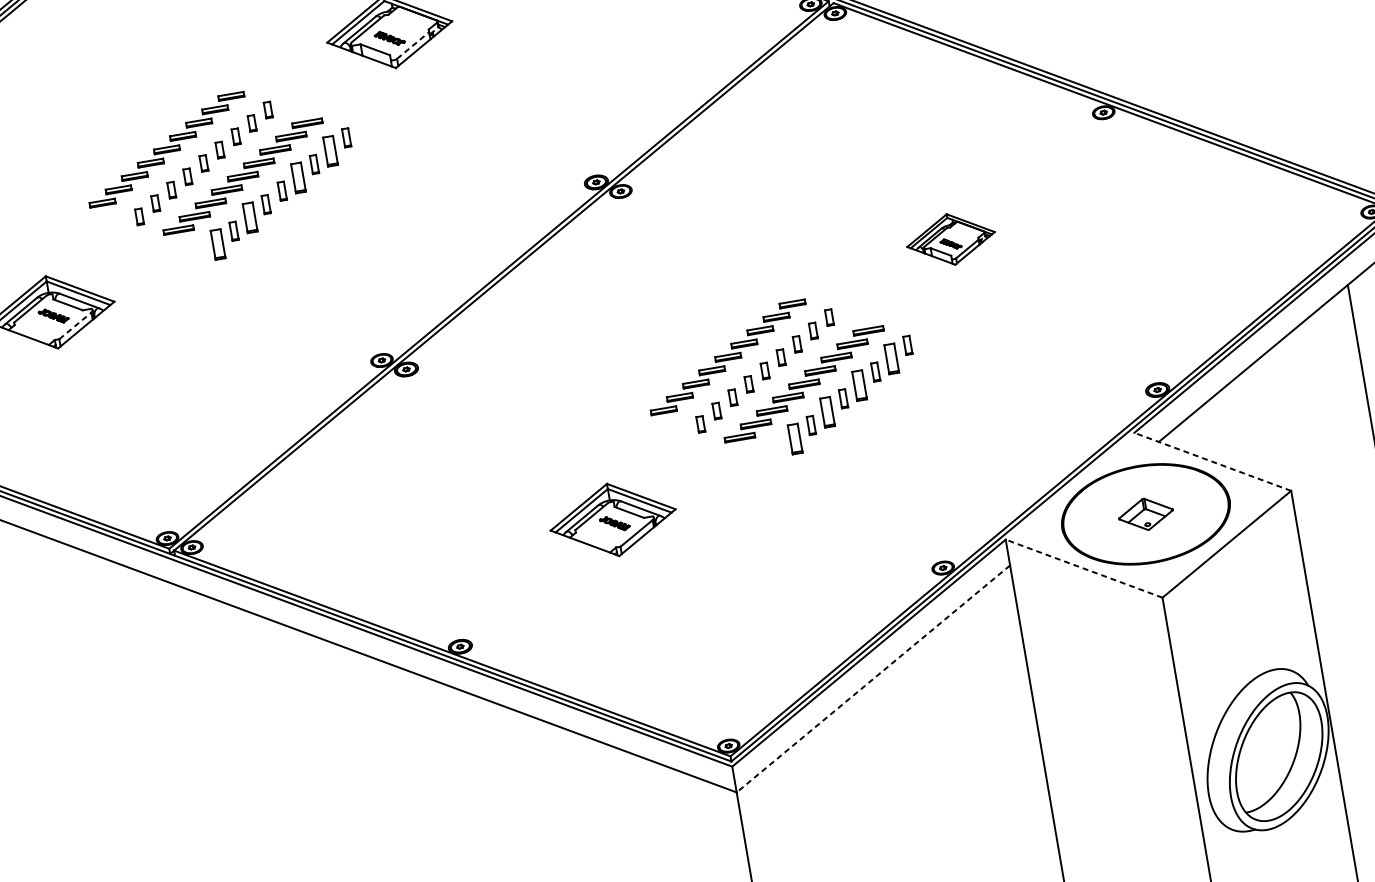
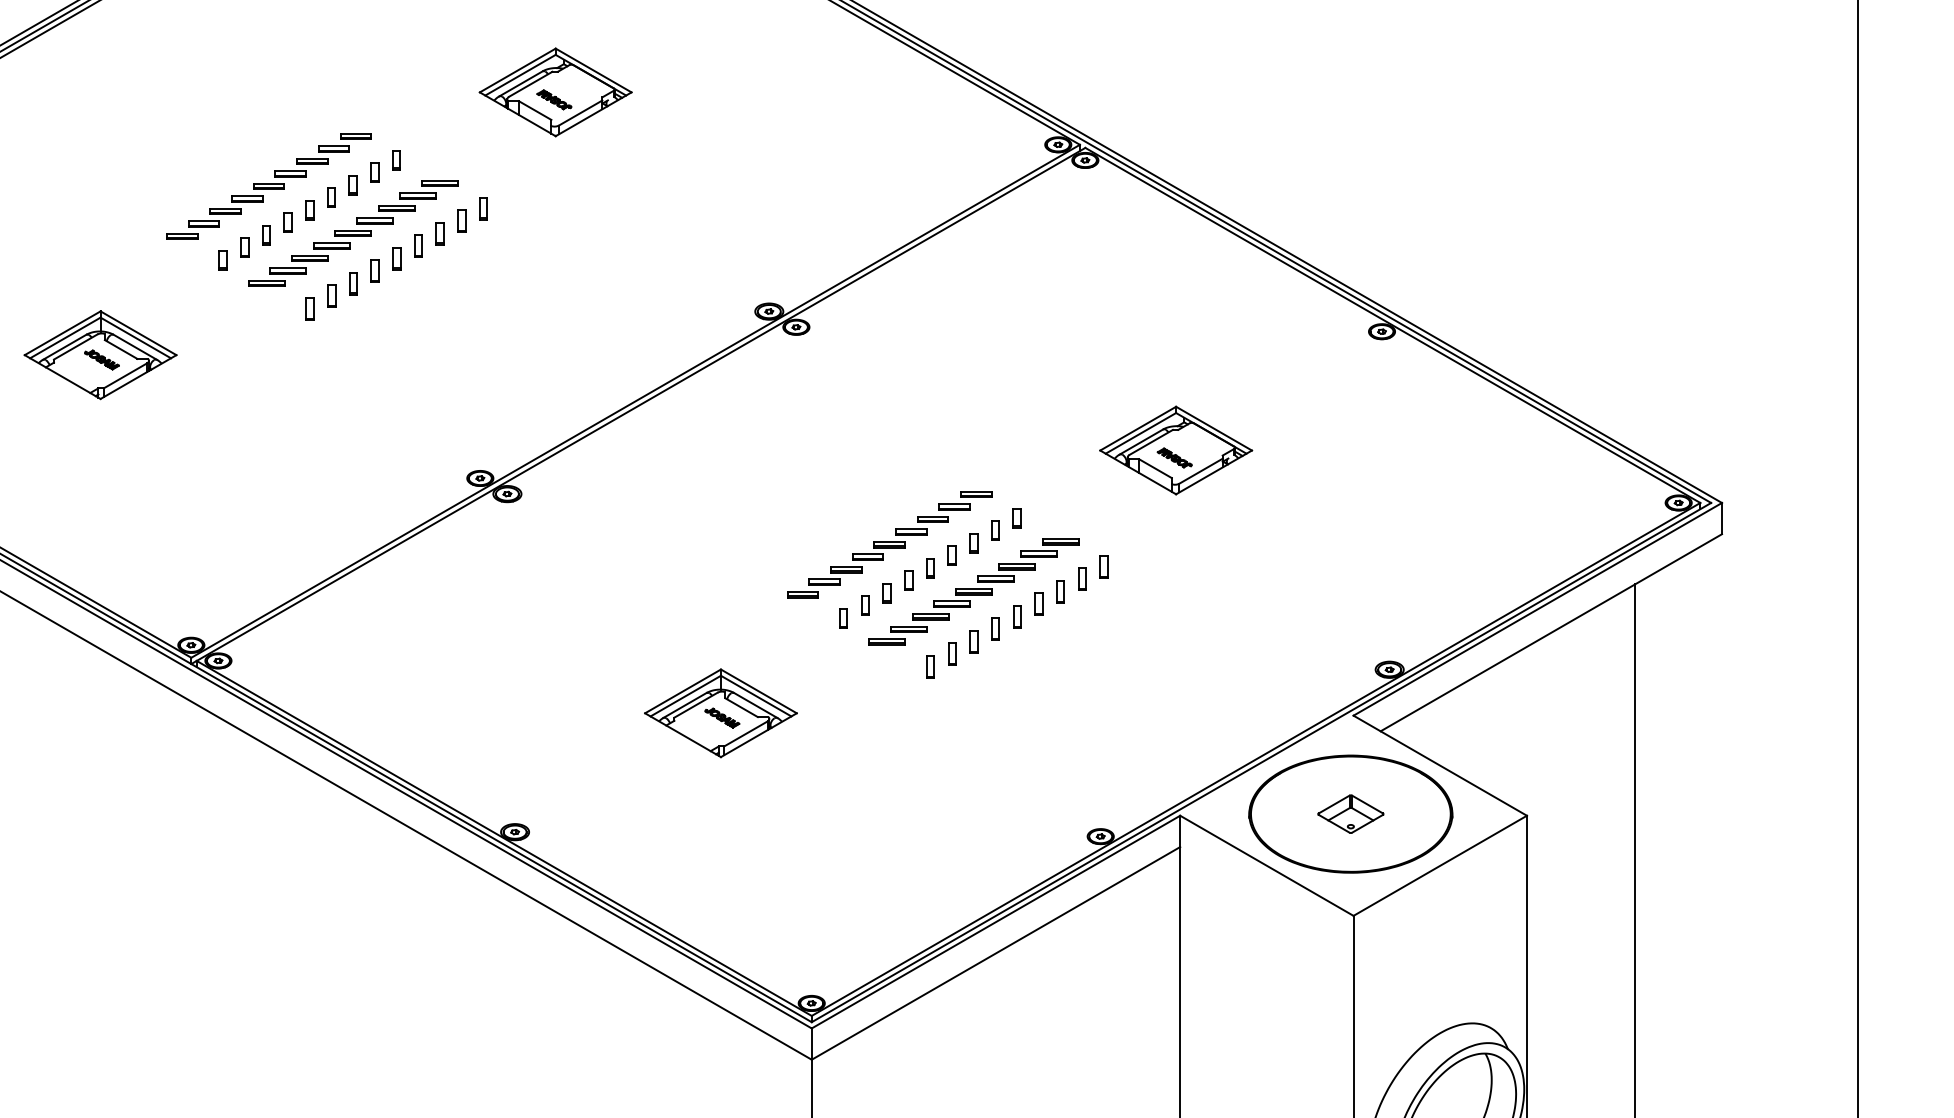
line: (413, 44) -> (581, 112), dashed -> solid
part: (330, 150) -> (461, 220), size x0.62
part: (298, 177) -> (418, 245), size x0.62
part: (250, 217) -> (353, 283), size x0.62
part: (951, 239) -> (1176, 450), size x1.43
part: (217, 244) -> (309, 308), size x0.62
line: (75, 325) -> (125, 375), dashed -> solid
part: (891, 358) -> (1082, 578), size x0.62
part: (859, 384) -> (1038, 603), size x0.62
part: (827, 411) -> (995, 628), size x0.62
part: (795, 438) -> (952, 653), size x0.62
part: (779, 451) -> (930, 666), added
line: (1212, 461) -> (1439, 765), dashed -> solid
line: (1083, 568) -> (1266, 865), dashed -> solid
line: (873, 679) -> (995, 953), dashed -> solid

